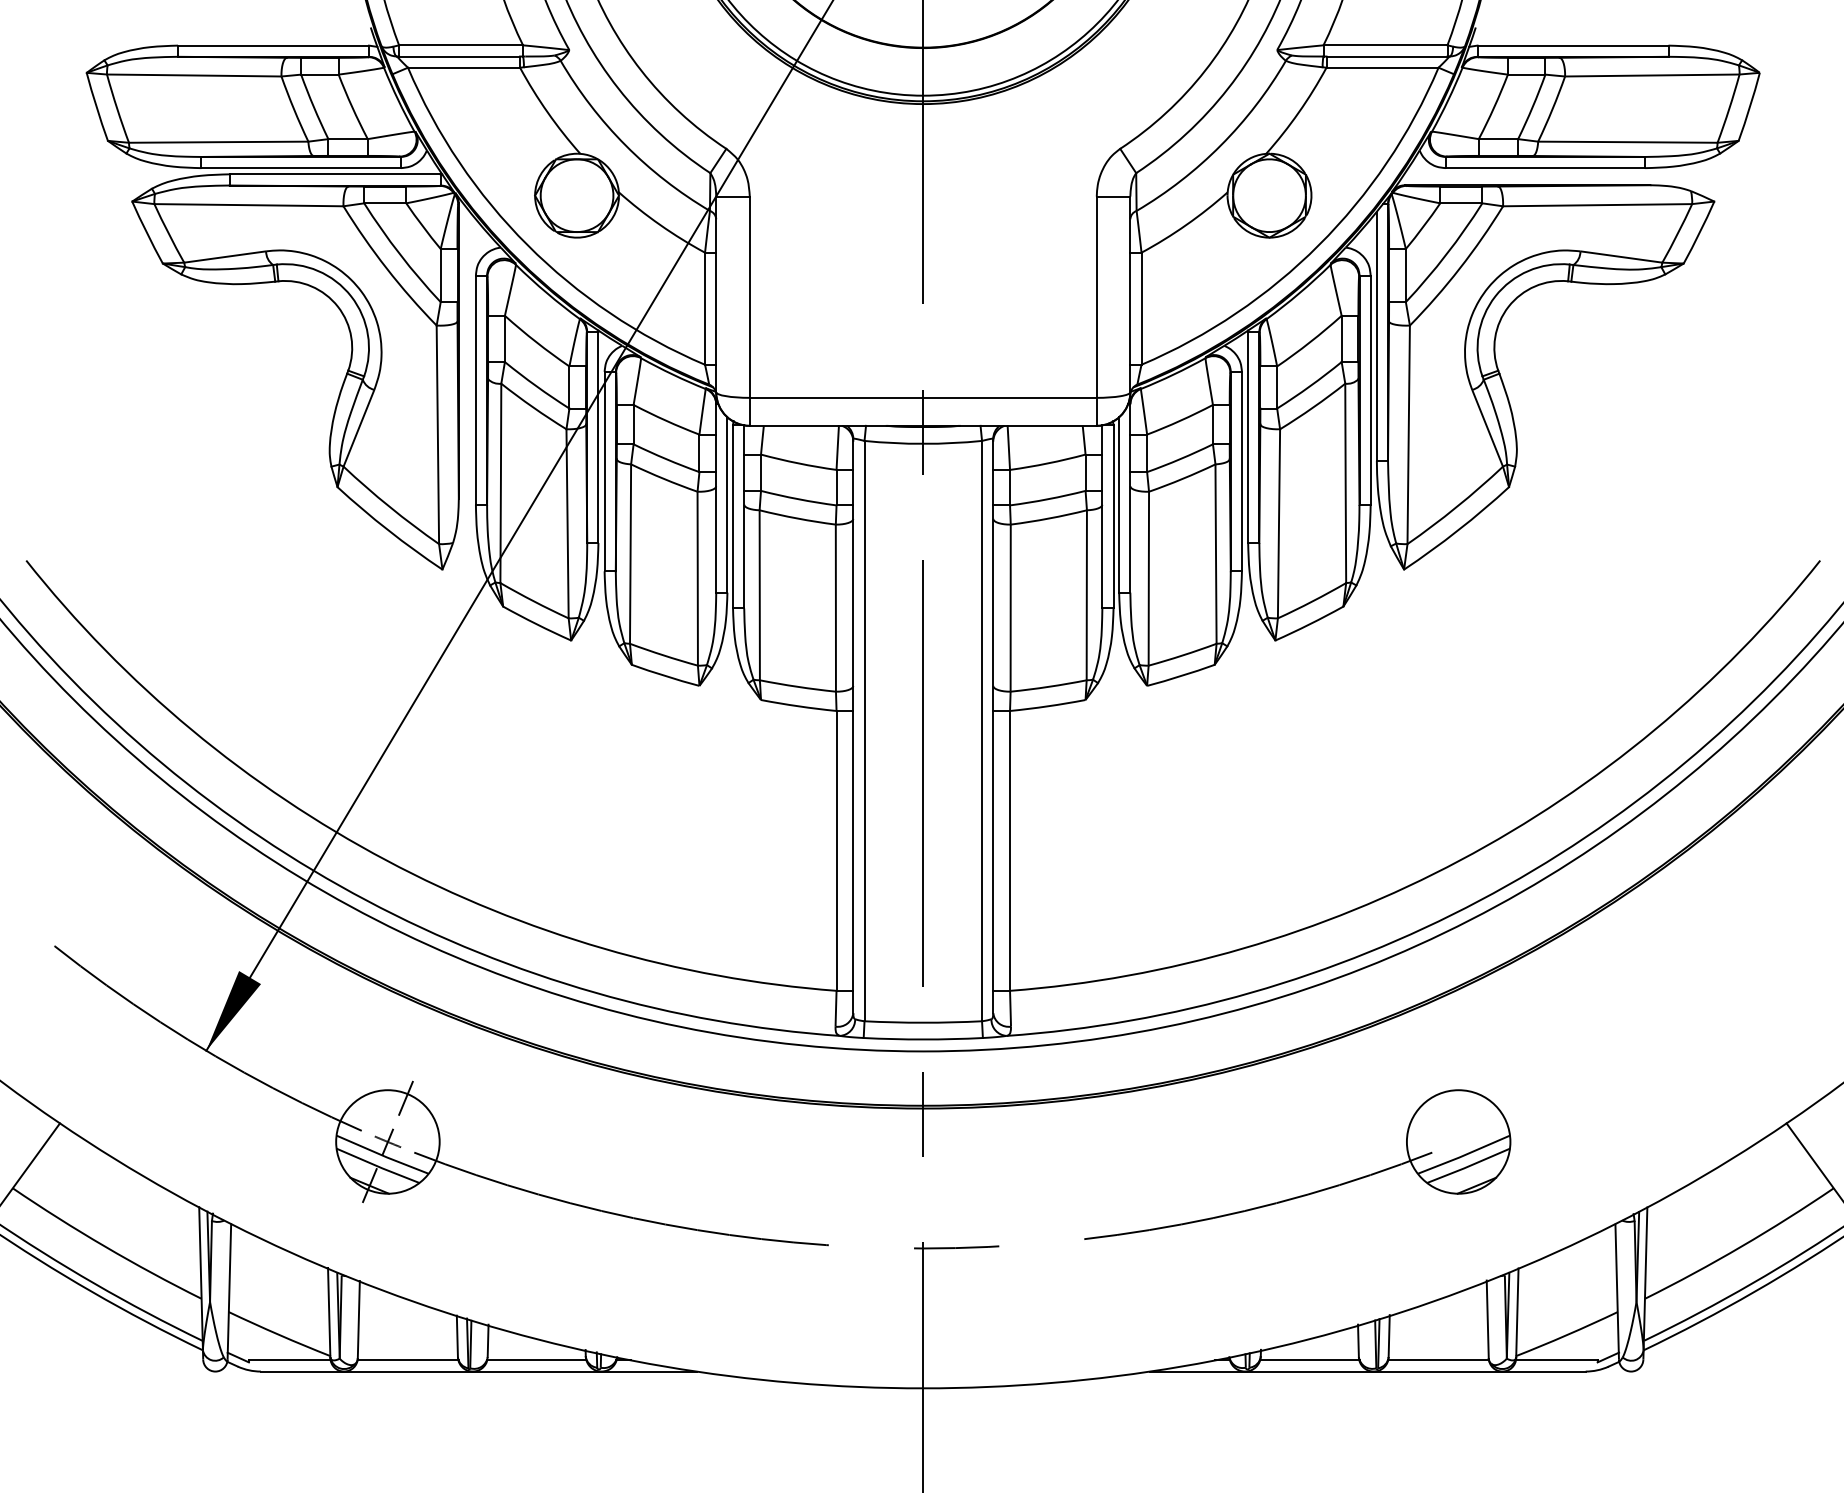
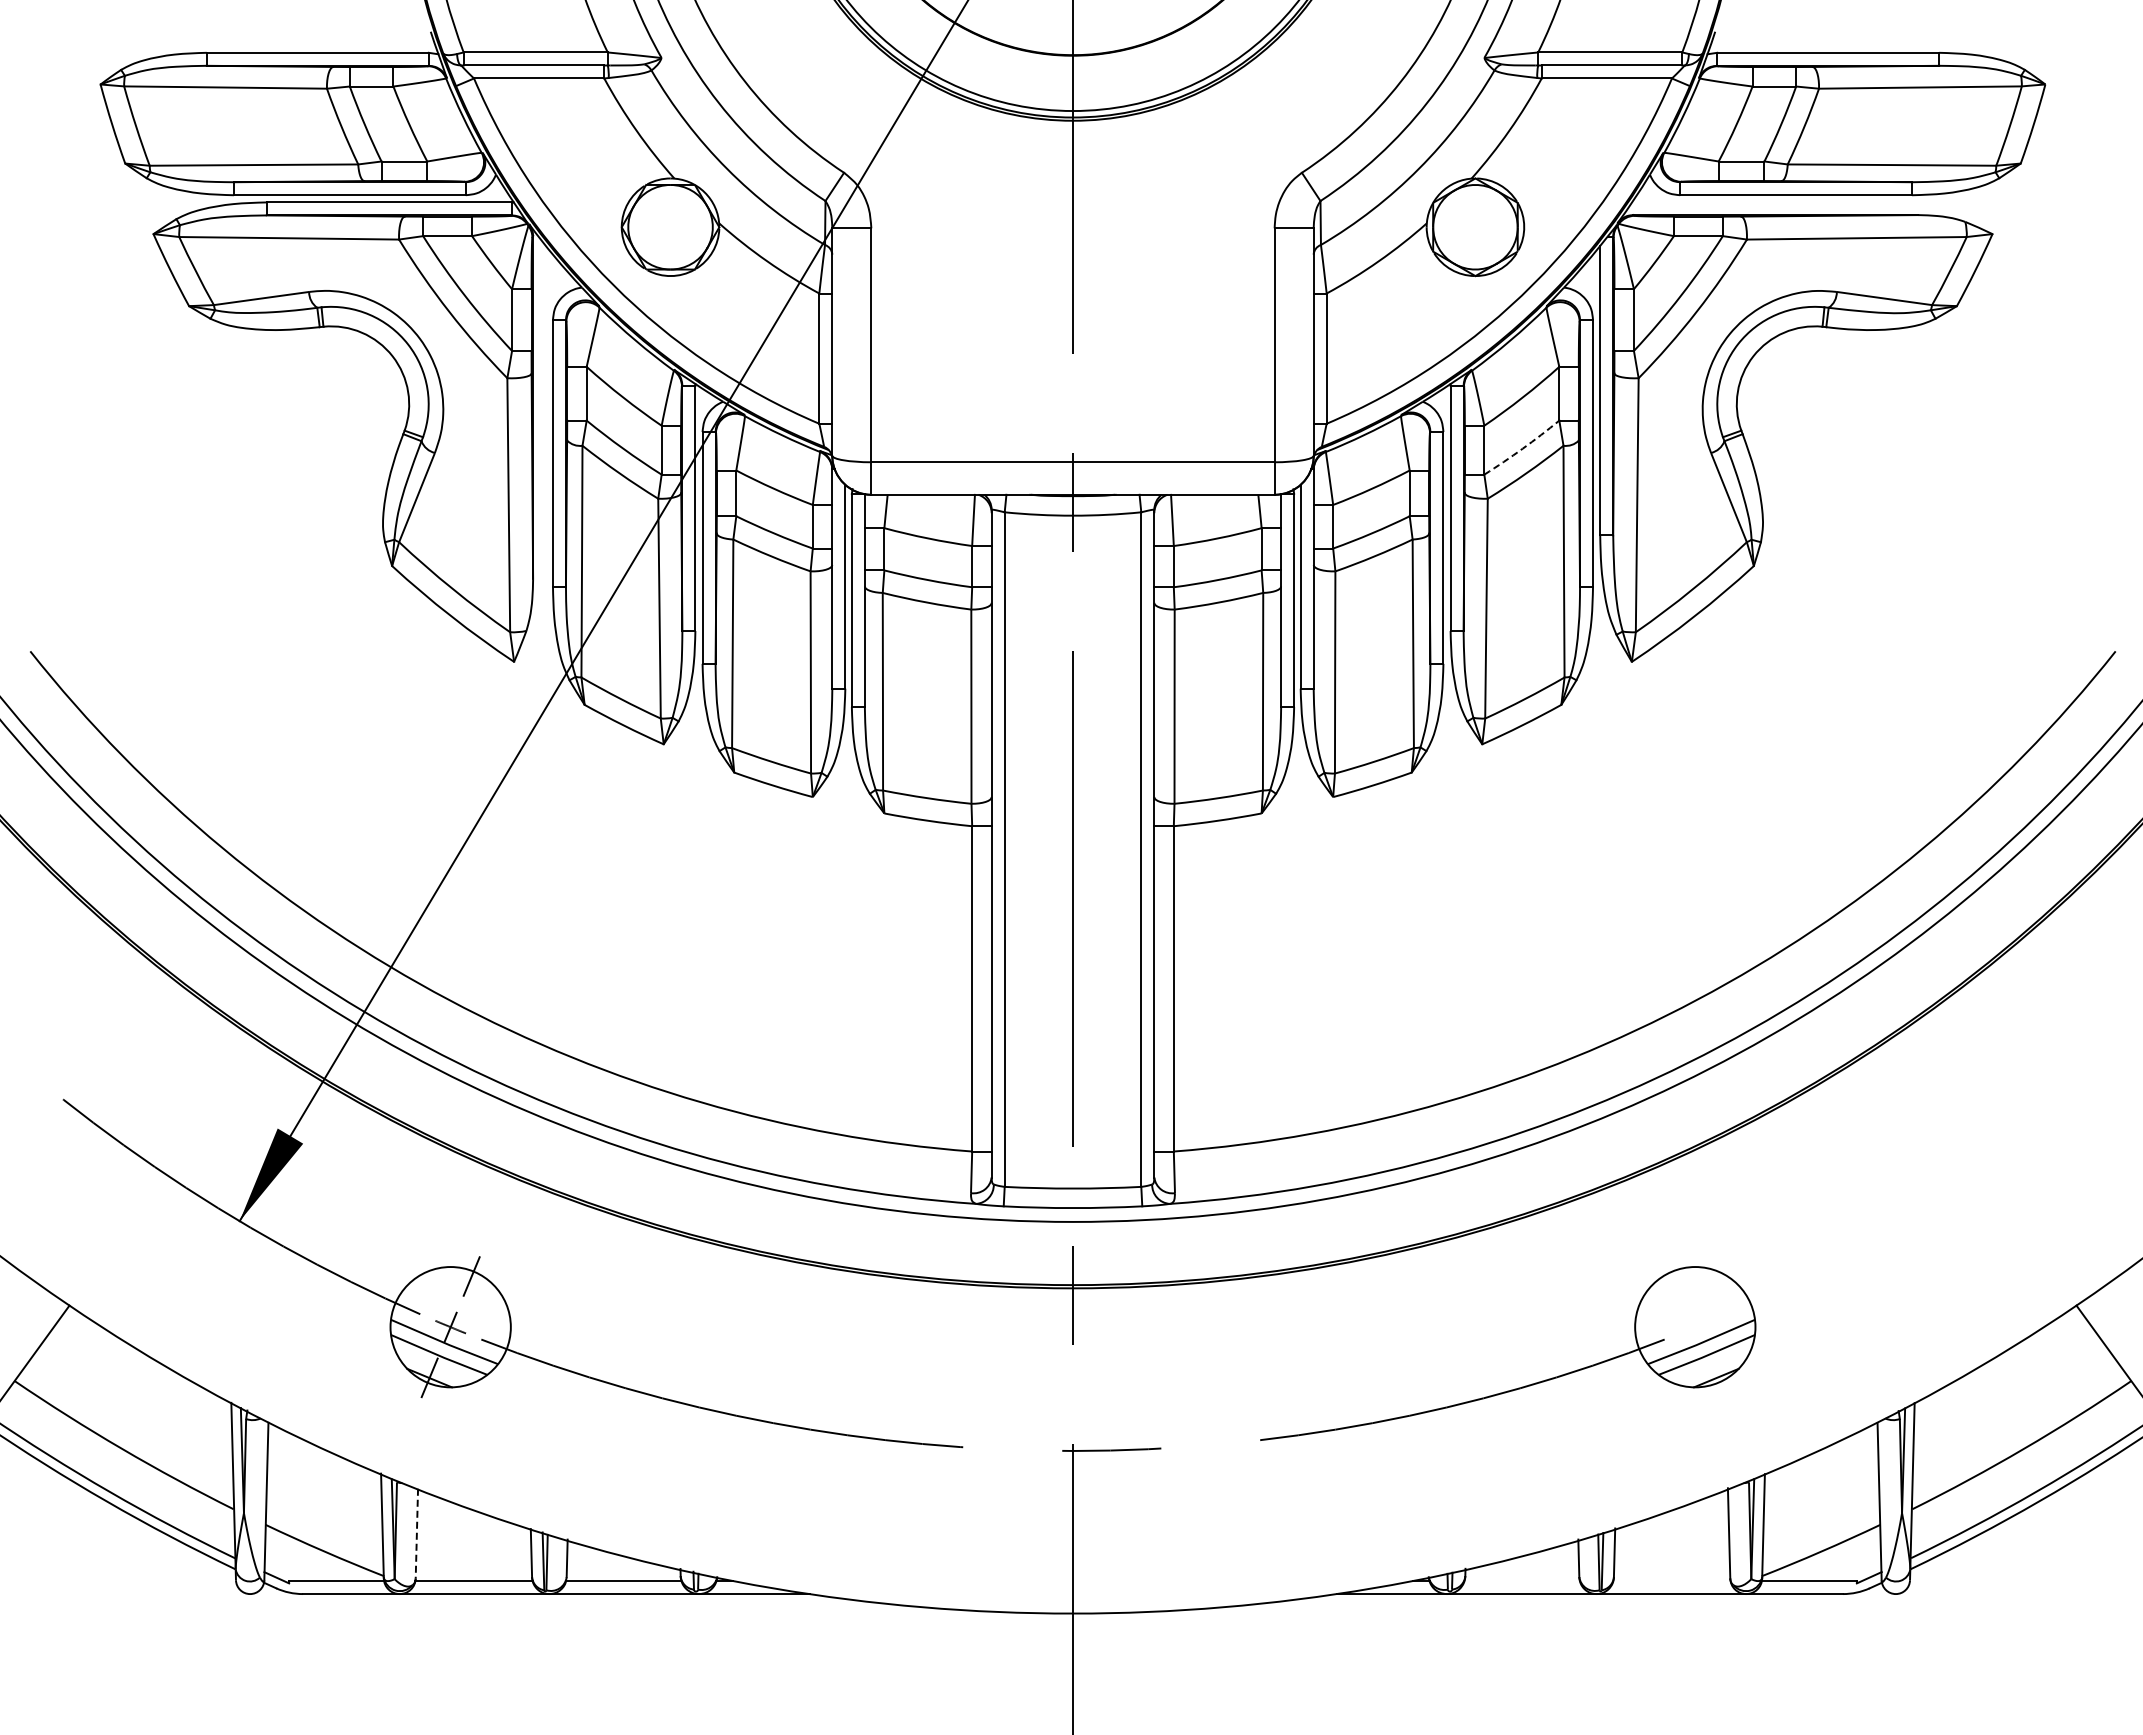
arc: (1309, 386) -> (1522, 448), solid -> dashed
line: (358, 1319) -> (416, 1533), solid -> dashed
line: (1309, 1360) -> (1522, 1581), removed
line: (1438, 1360) -> (1671, 1581), removed

